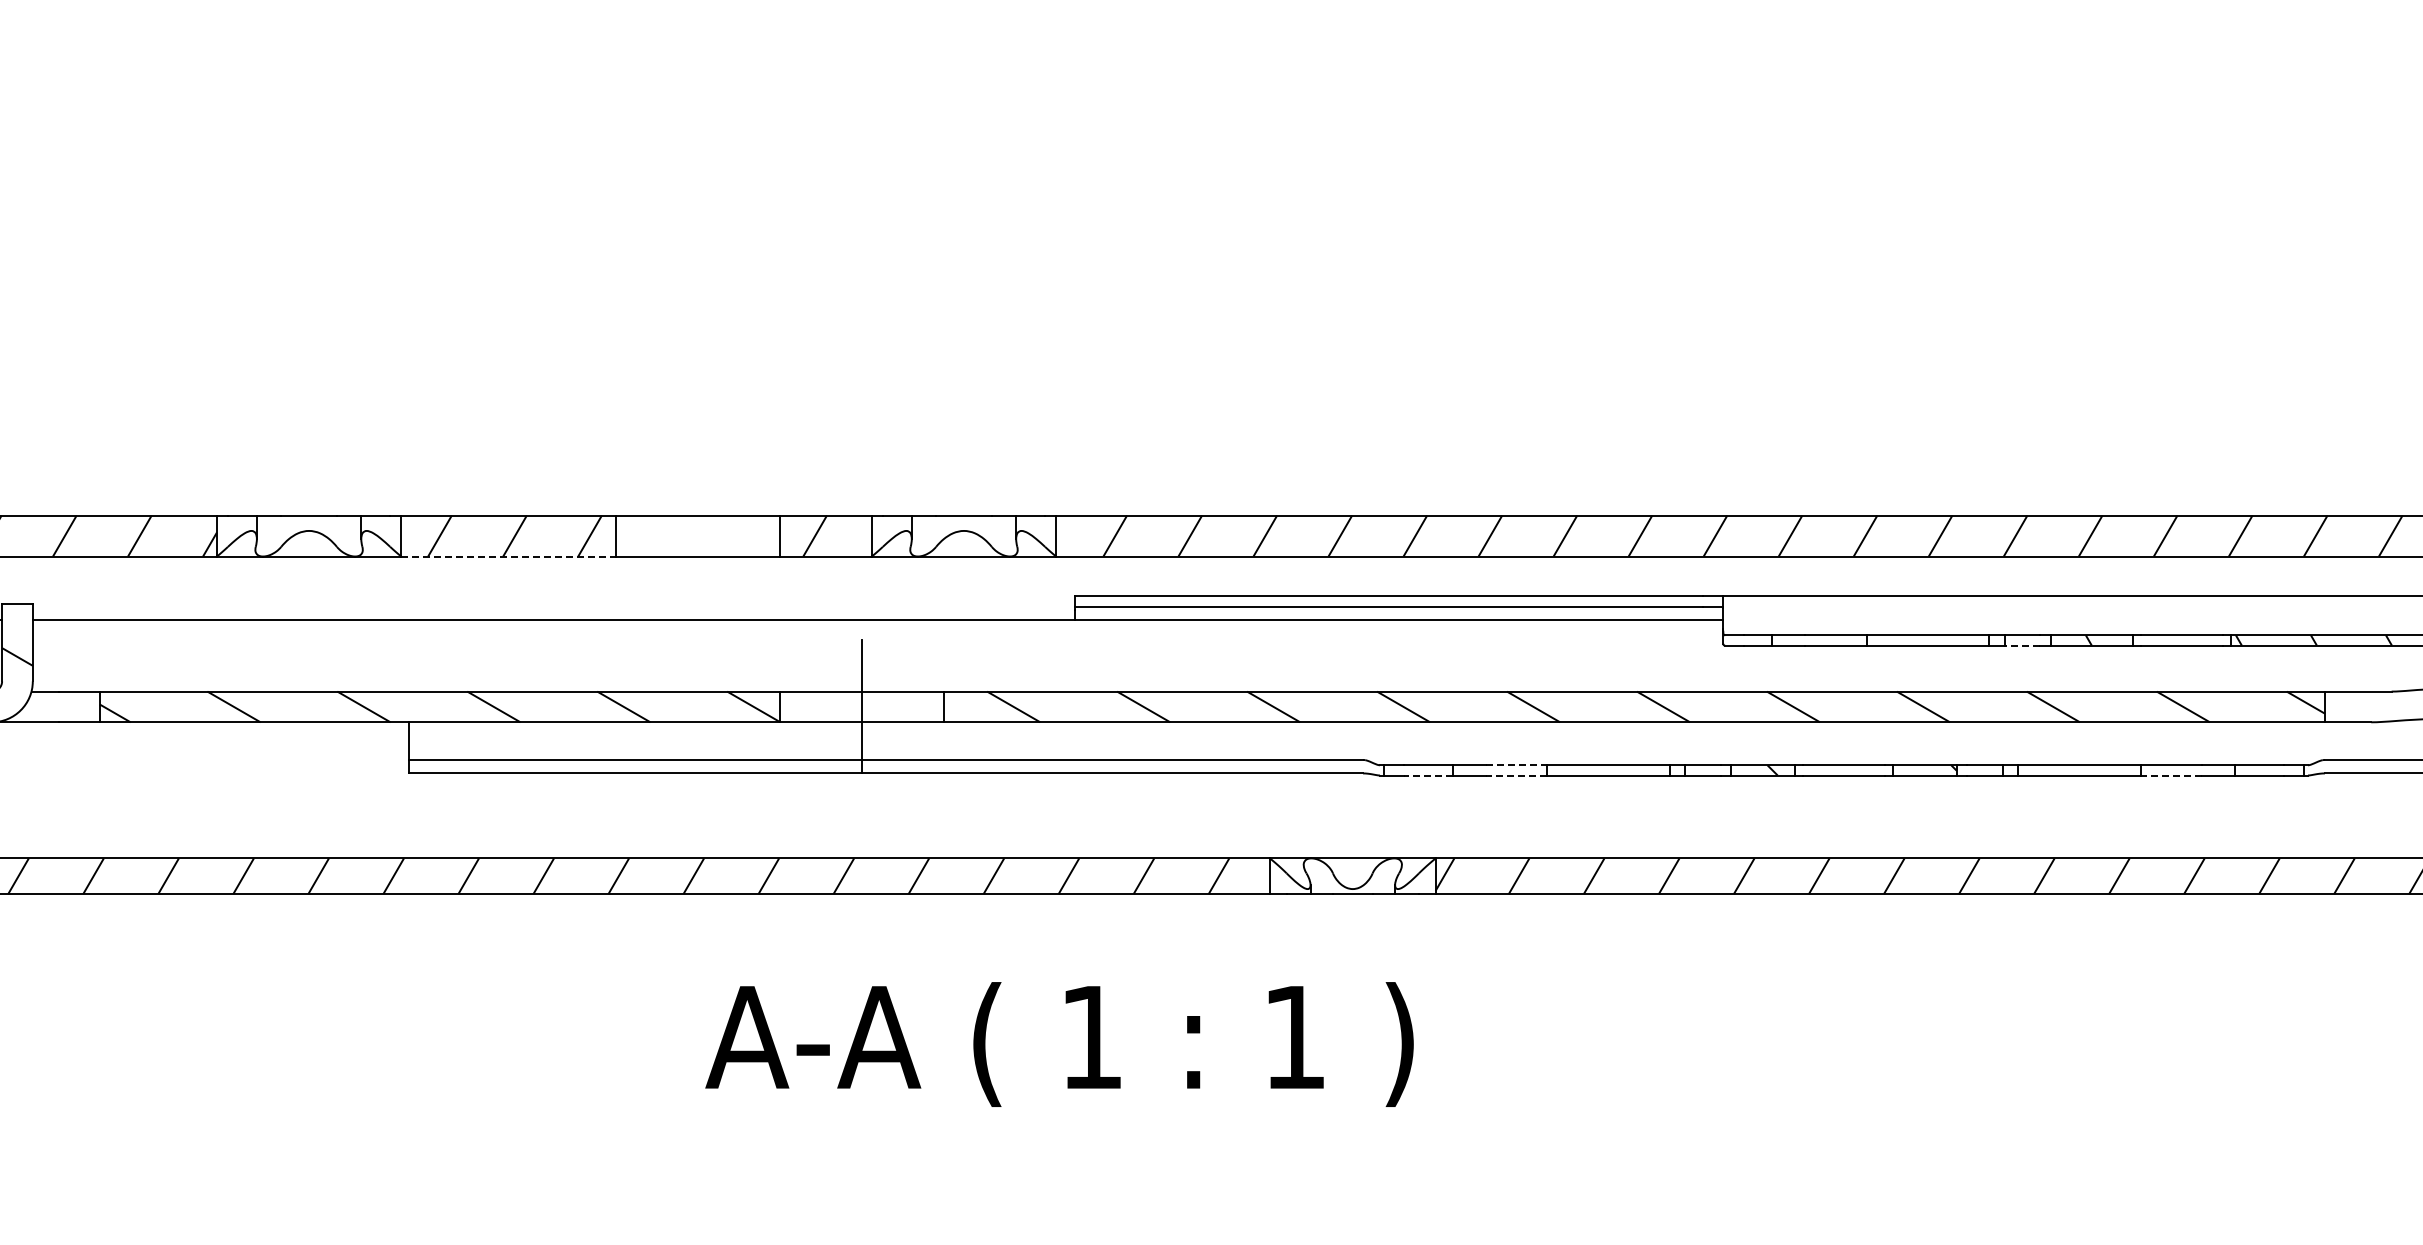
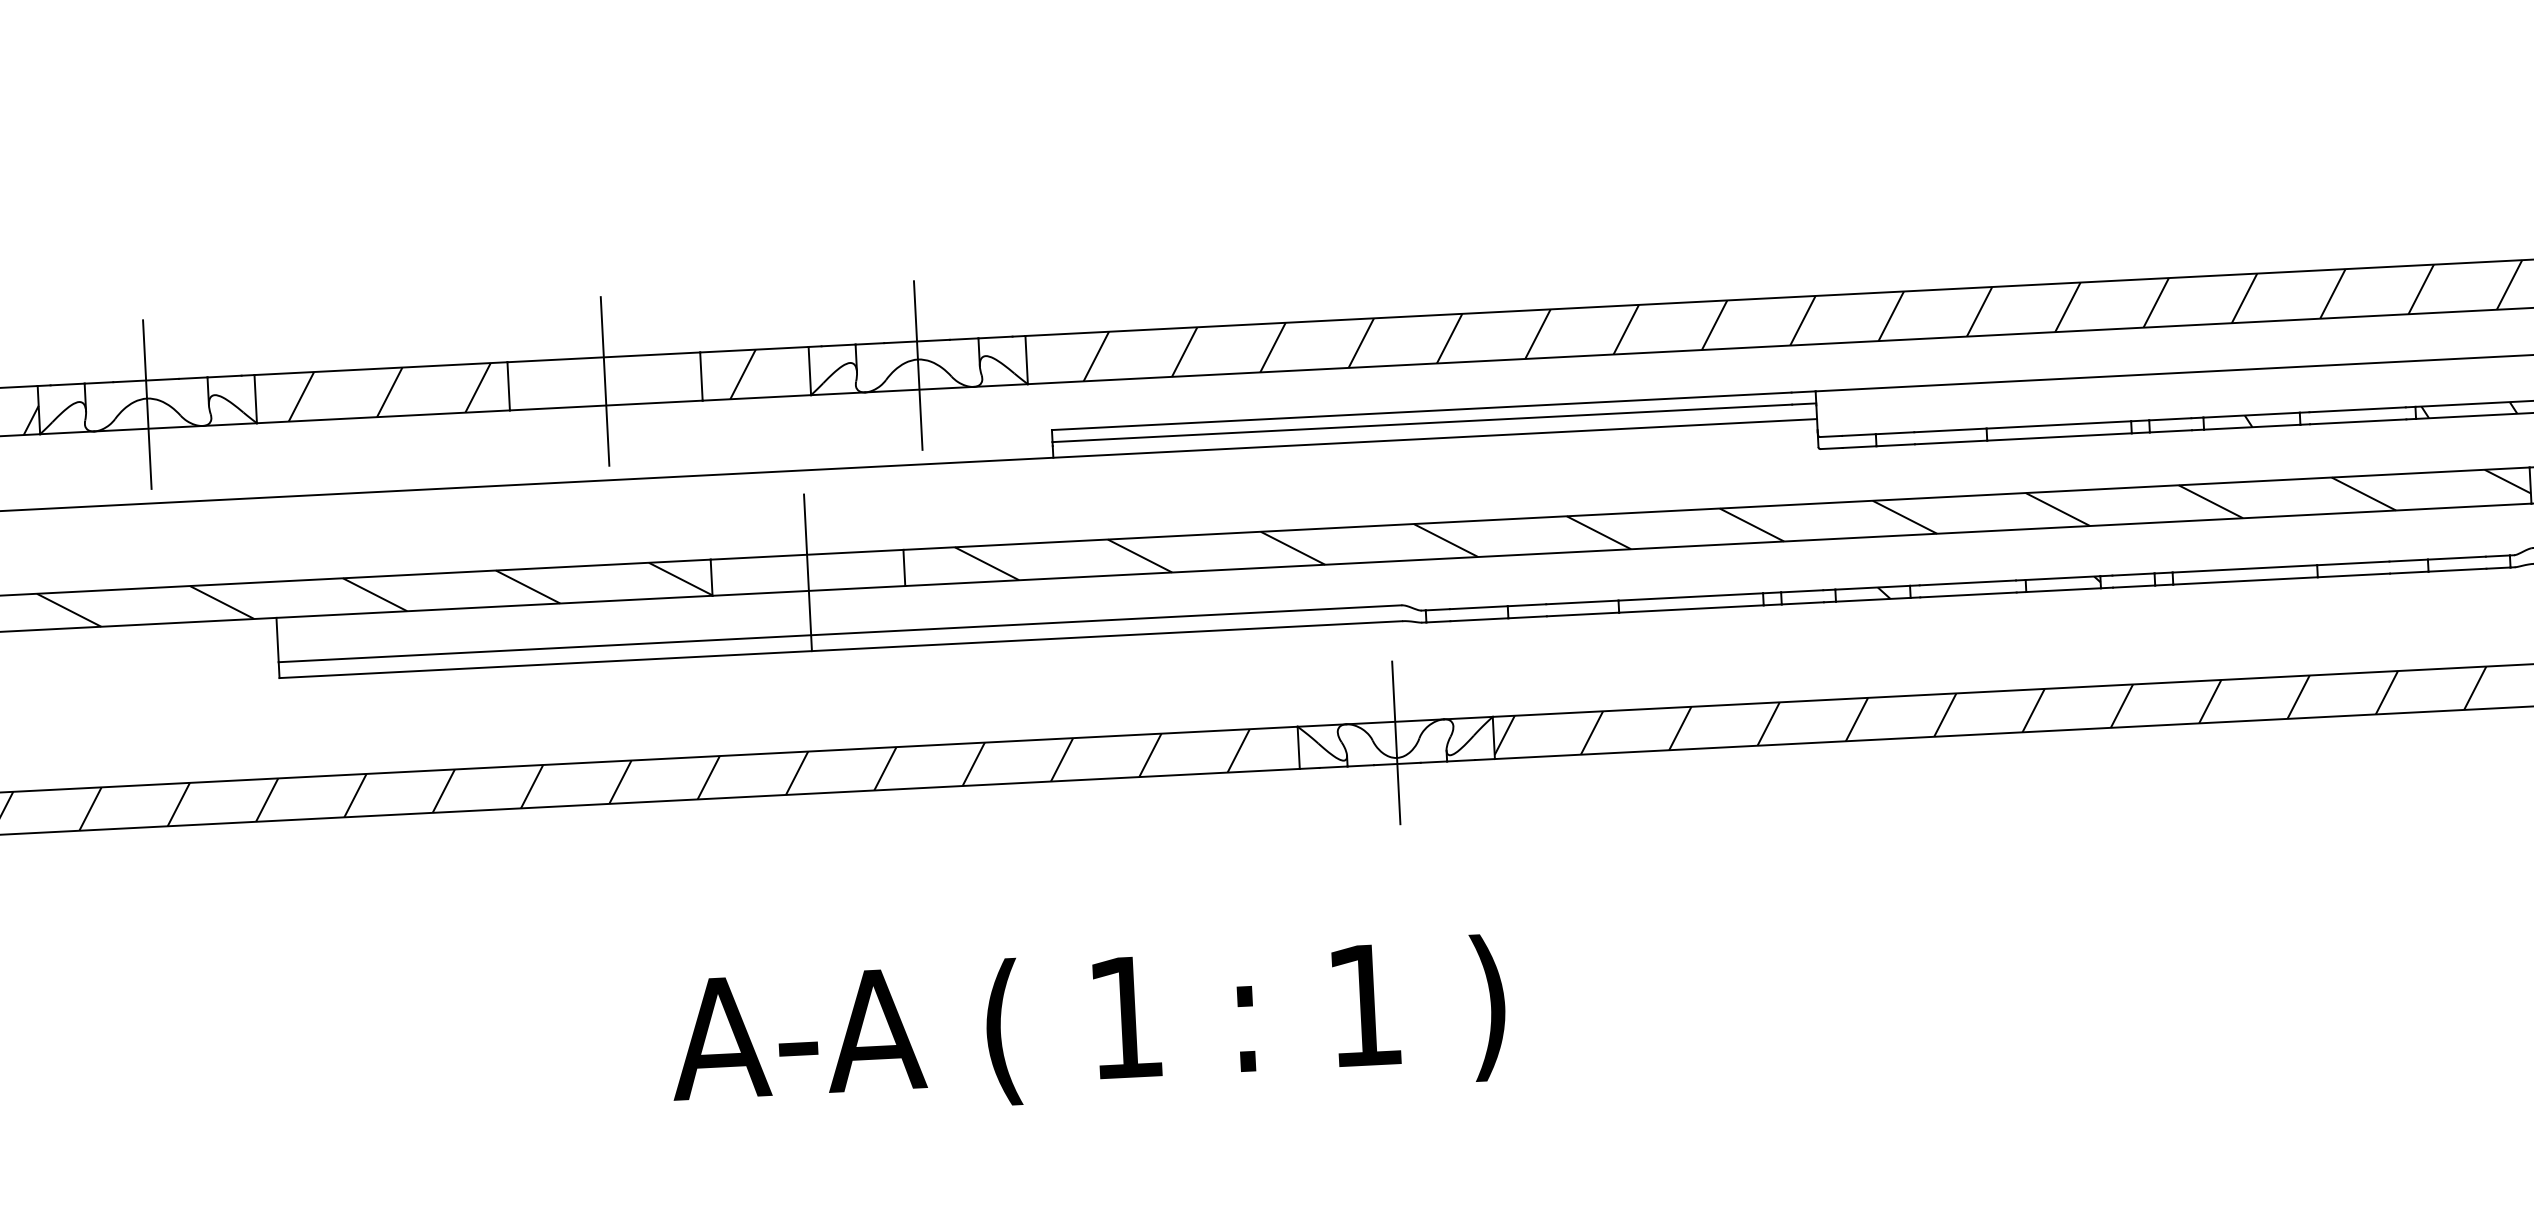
line: (309, 535) -> (147, 403), added
line: (697, 535) -> (604, 380), added
line: (963, 535) -> (917, 364), added
line: (509, 556) -> (384, 416), dashed -> solid
line: (2022, 645) -> (2170, 431), dashed -> solid
line: (1516, 765) -> (1582, 602), dashed -> solid
line: (1428, 775) -> (1479, 619), dashed -> solid
line: (1516, 775) -> (1582, 614), dashed -> solid
line: (2171, 775) -> (2354, 575), dashed -> solid
line: (1352, 876) -> (1395, 743), added
text: (1059, 1044) -> (1088, 1027), moved

